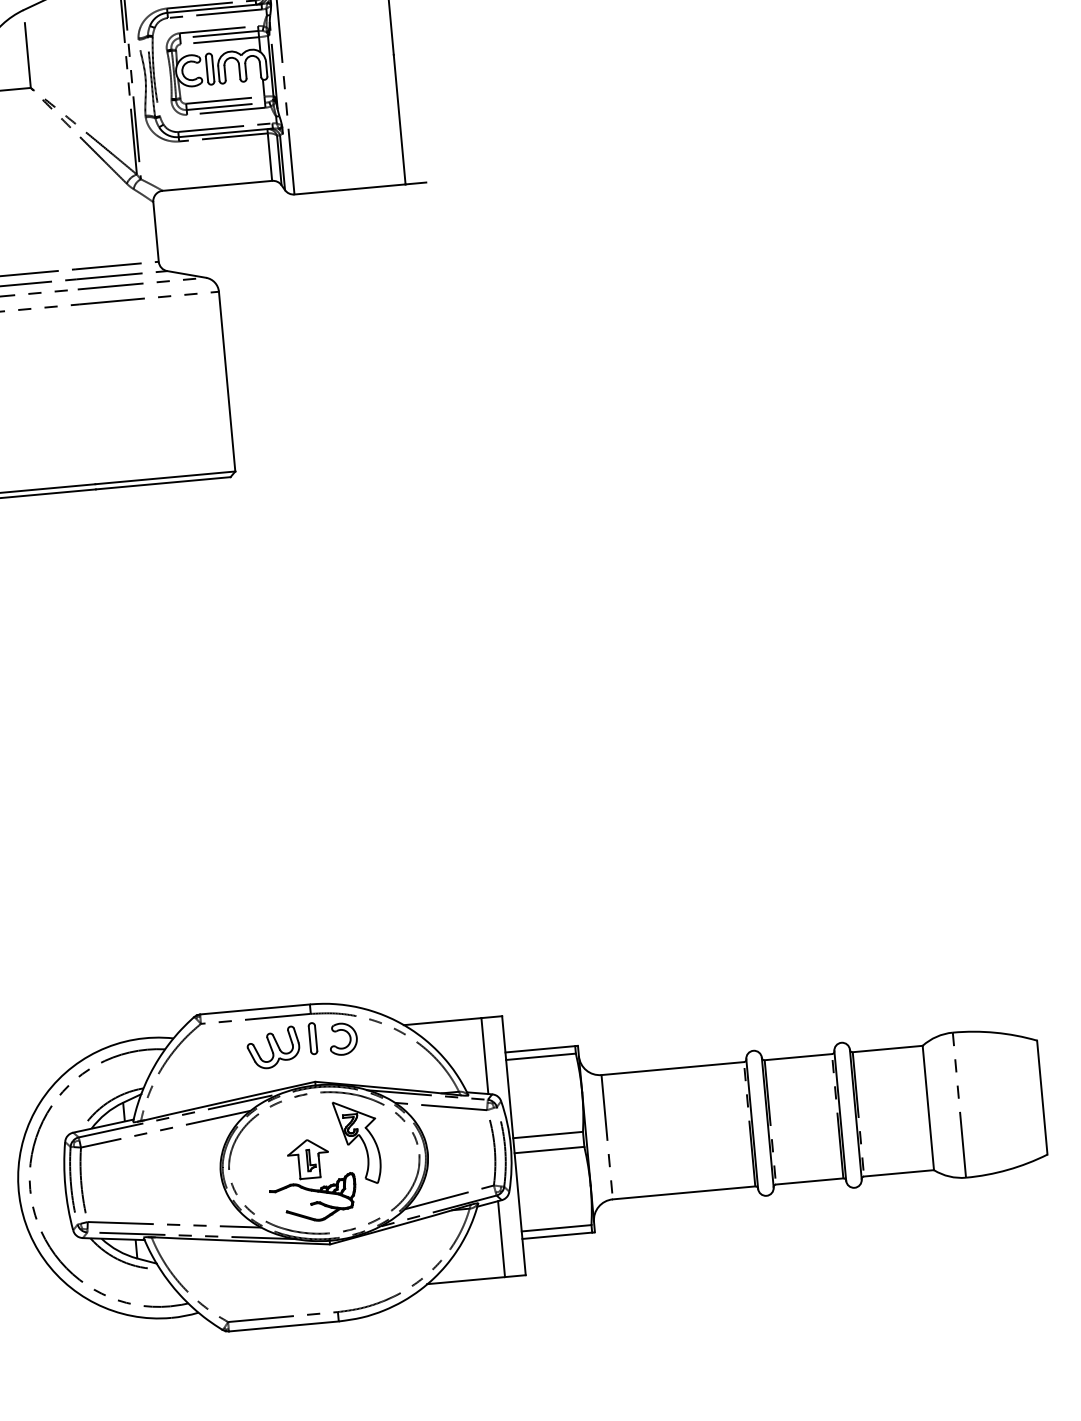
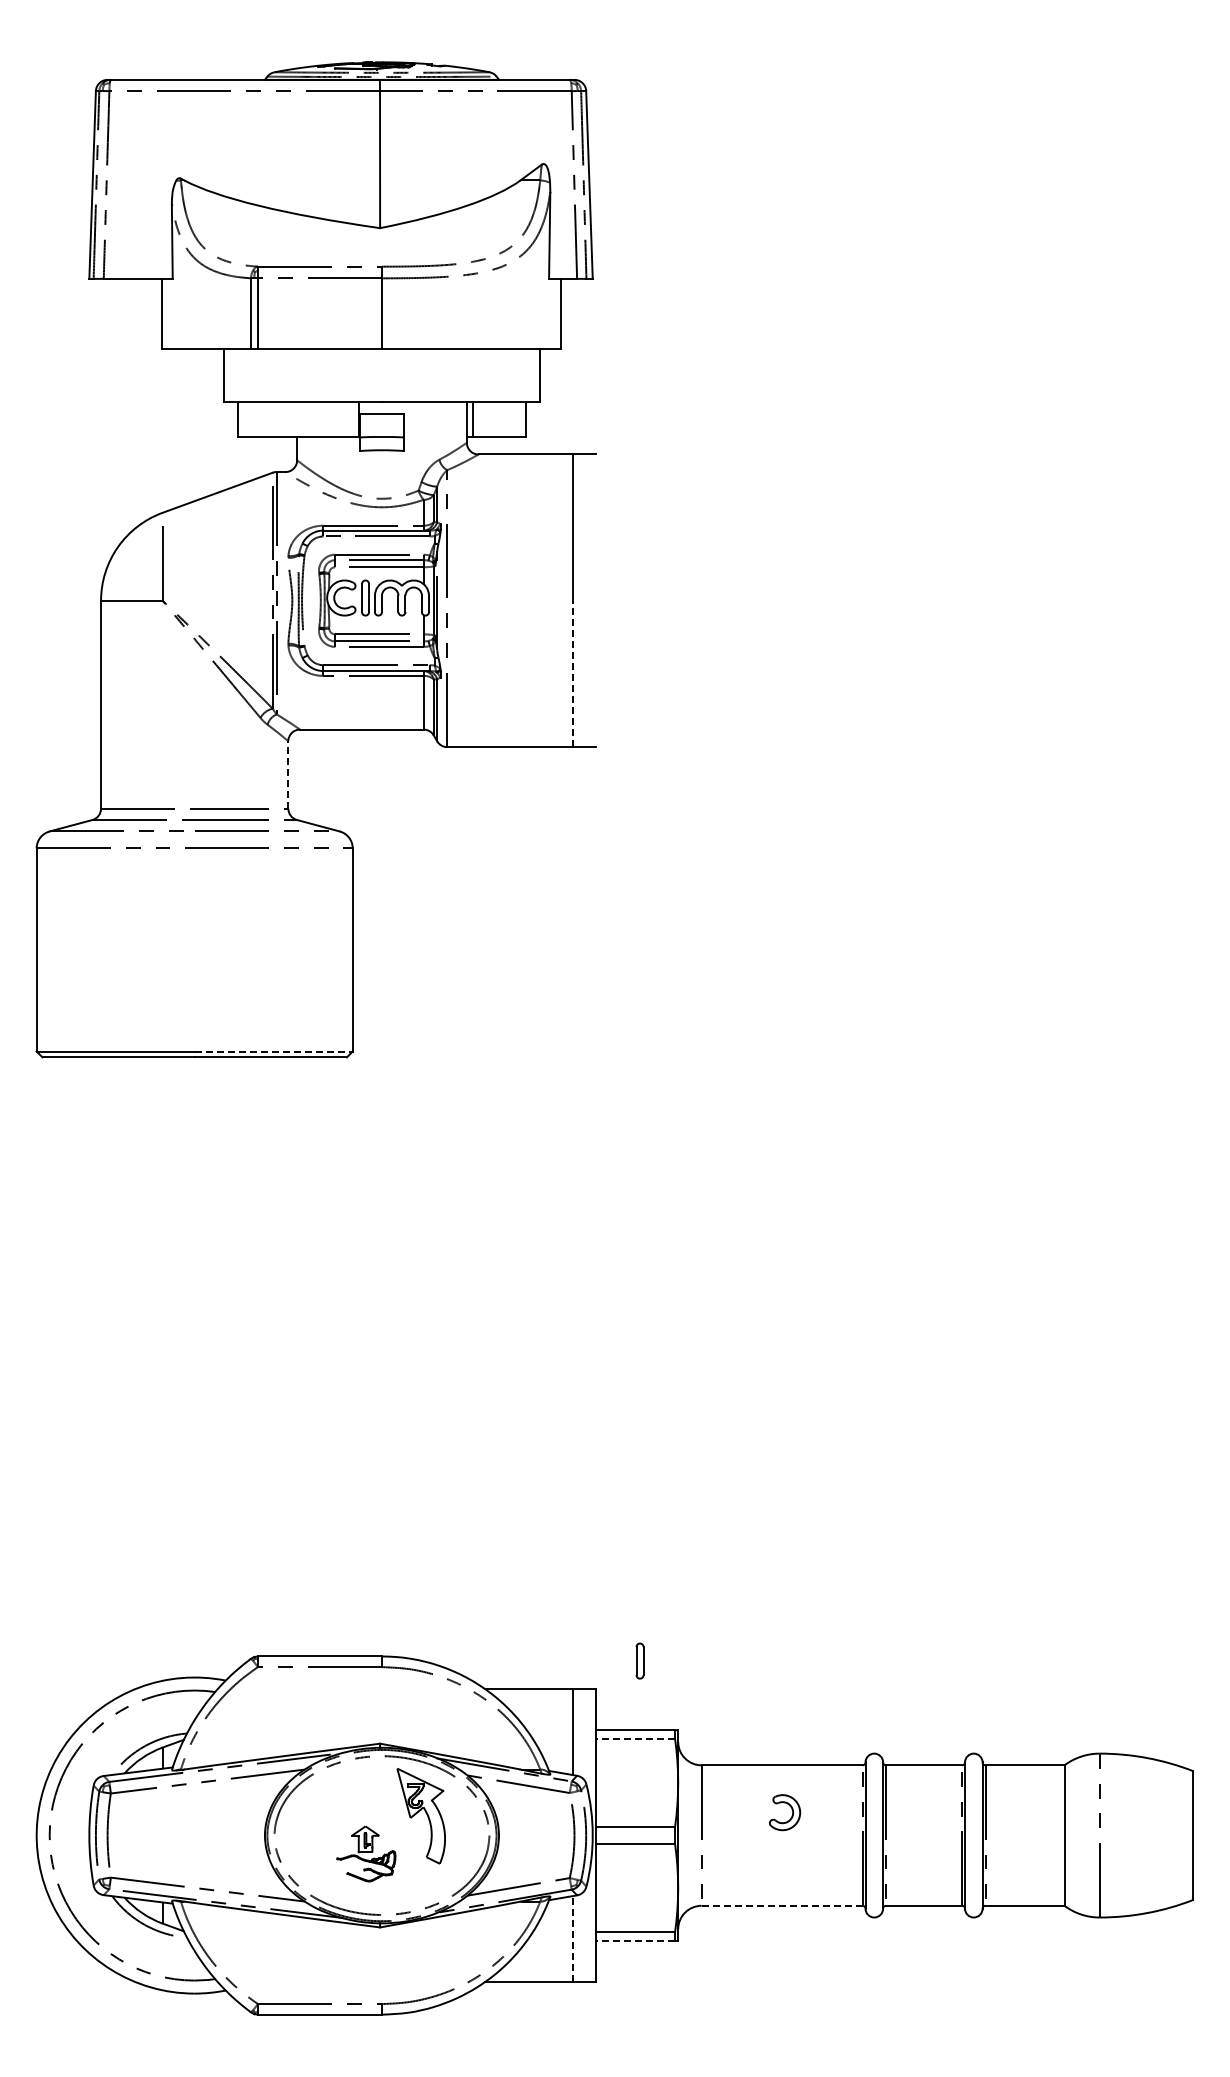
line: (399, 119) -> (572, 673), solid -> dashed
line: (156, 231) -> (288, 774), solid -> dashed
line: (166, 477) -> (274, 1051), solid -> dashed
part: (348, 1035) -> (791, 1809), moved
part: (312, 1038) -> (639, 1660), moved
part: (273, 1047) -> (336, 1701), removed
line: (540, 1056) -> (635, 1738), solid -> dashed
part: (312, 1180) -> (366, 1853), size x0.6
line: (684, 1192) -> (782, 1905), solid -> dashed
line: (557, 1235) -> (635, 1940), solid -> dashed
line: (501, 1239) -> (572, 1939), solid -> dashed

